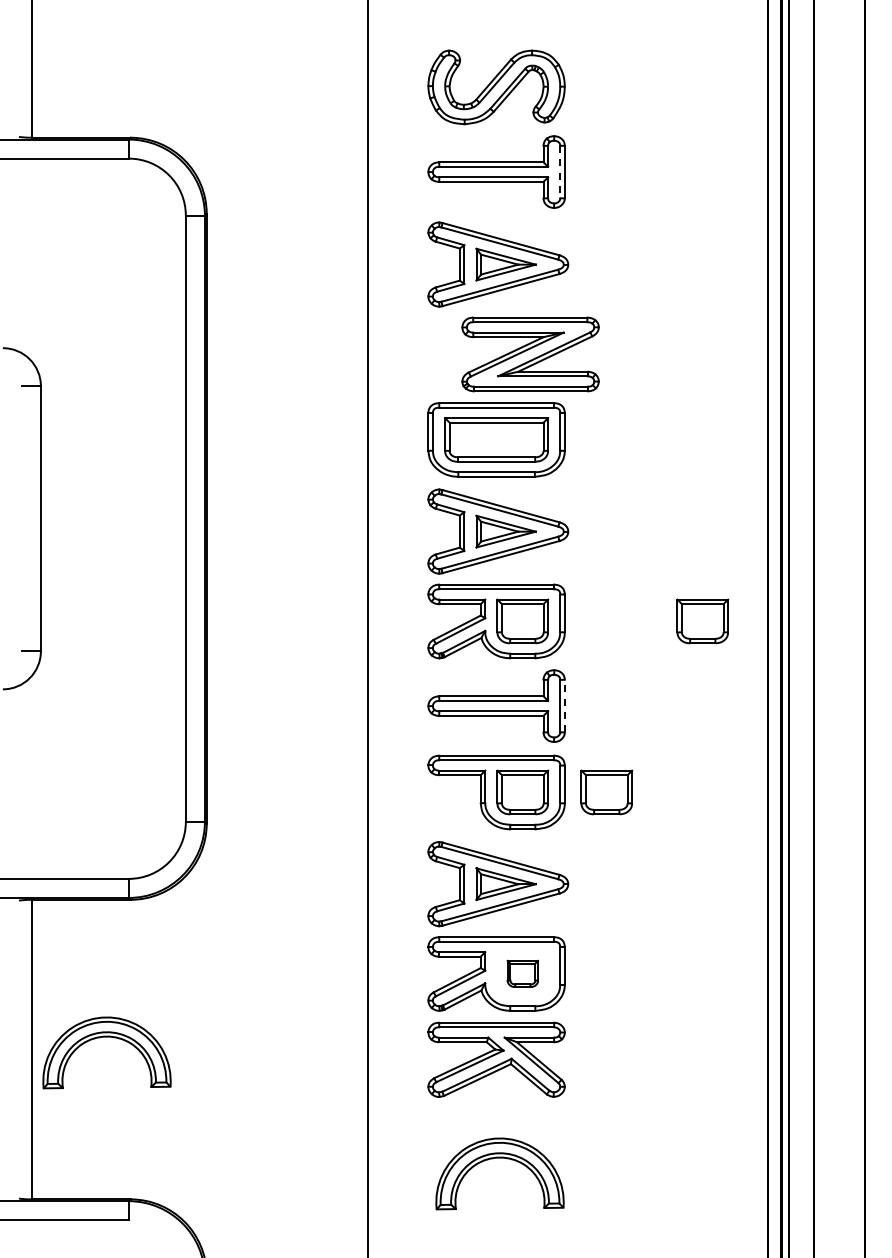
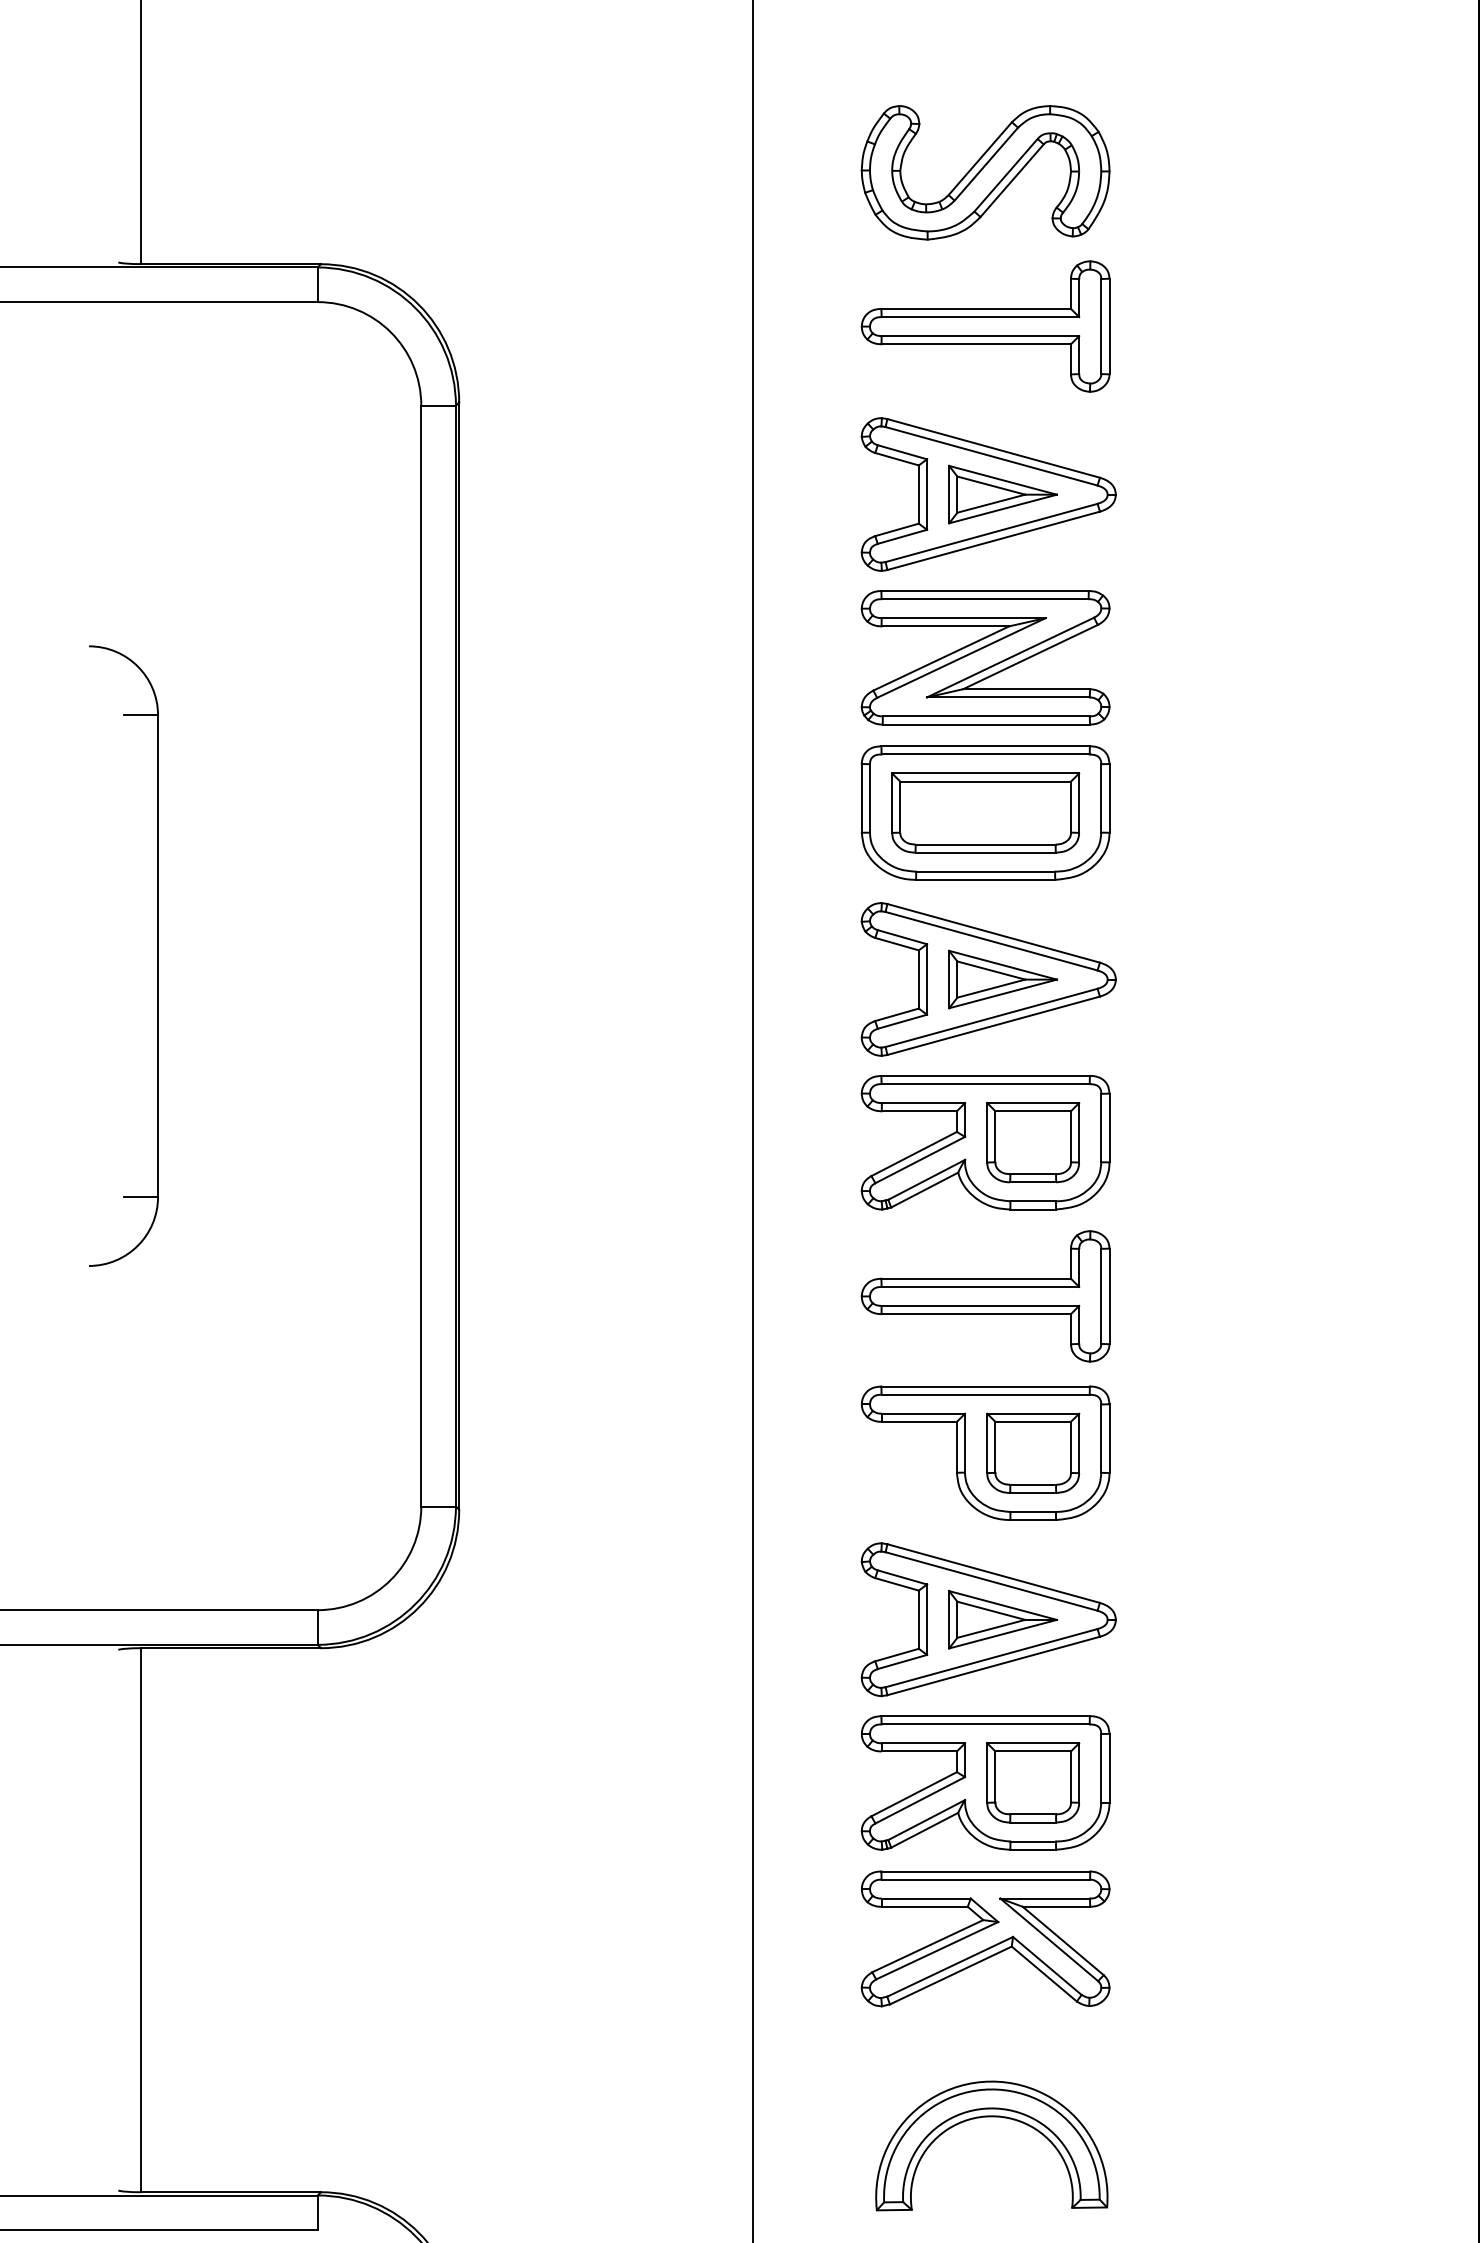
line: (560, 172) -> (1101, 327), dashed -> solid
part: (530, 354) -> (985, 657), moved
part: (702, 621) -> (1359, 1142), removed
line: (564, 705) -> (1108, 1295), dashed -> solid
part: (606, 792) -> (1185, 1453), removed
part: (522, 973) -> (1032, 1781), size x1.67
part: (106, 1037) -> (277, 1898), removed

